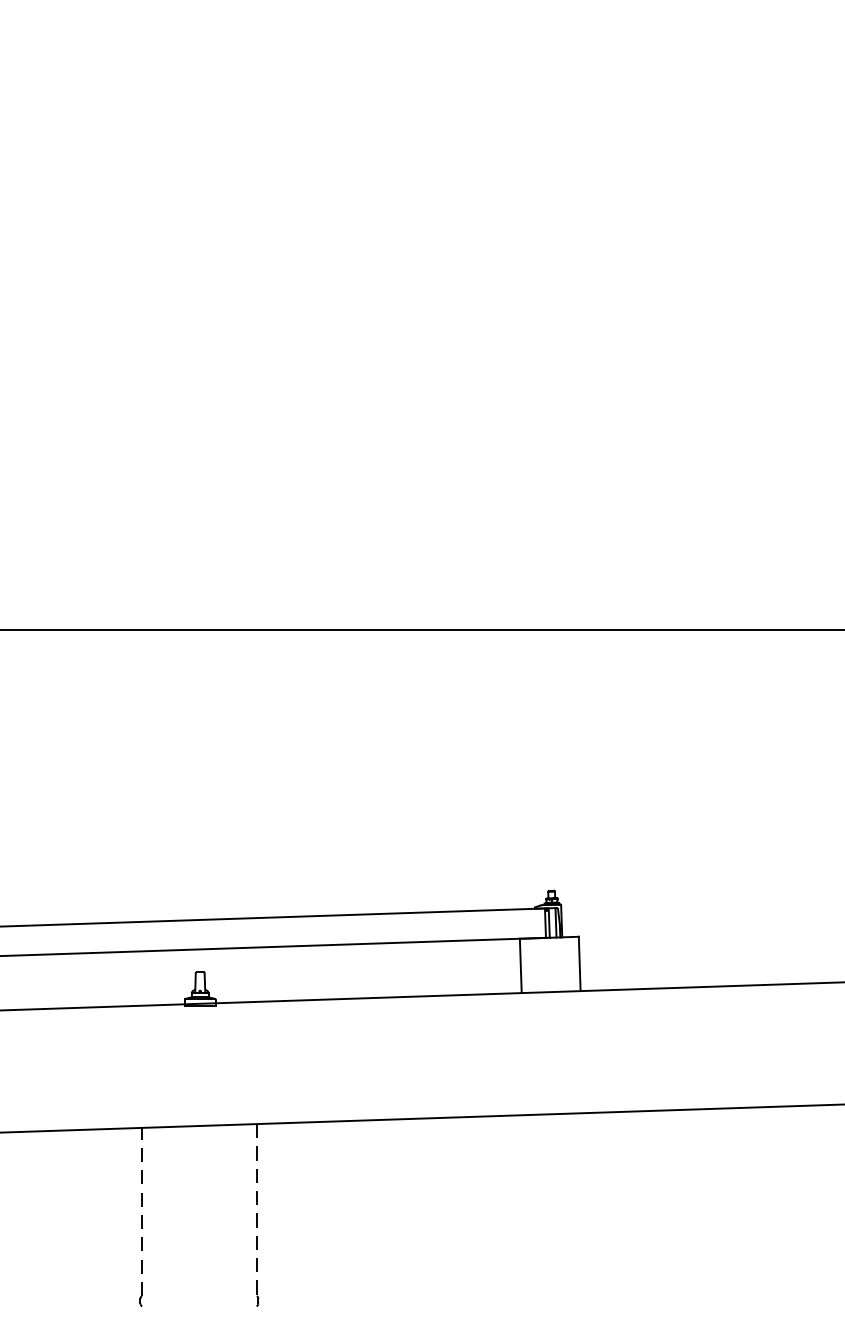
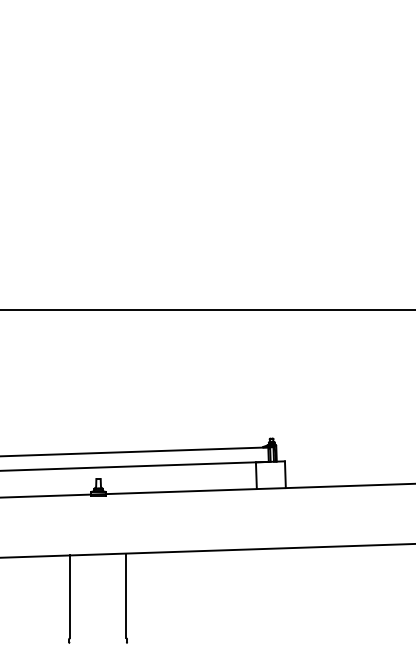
line: (141, 1211) -> (69, 596), dashed -> solid
line: (256, 1211) -> (126, 596), dashed -> solid

